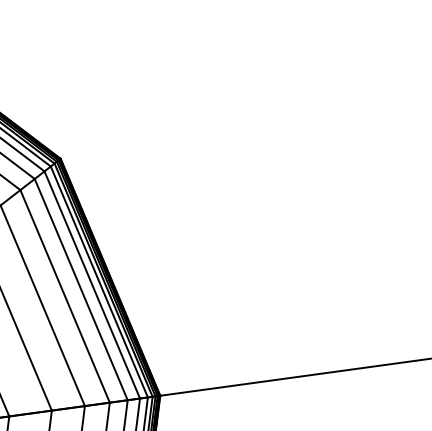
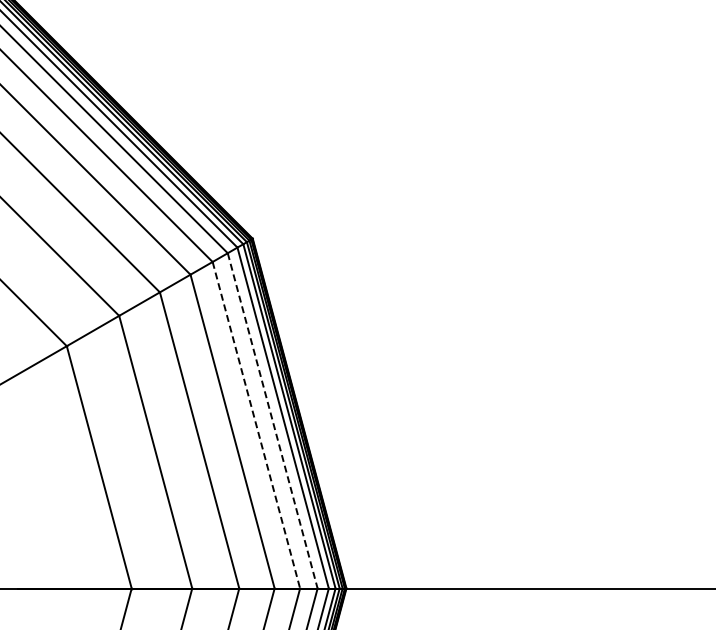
line: (92, 284) -> (272, 420), solid -> dashed
line: (81, 289) -> (256, 425), solid -> dashed

